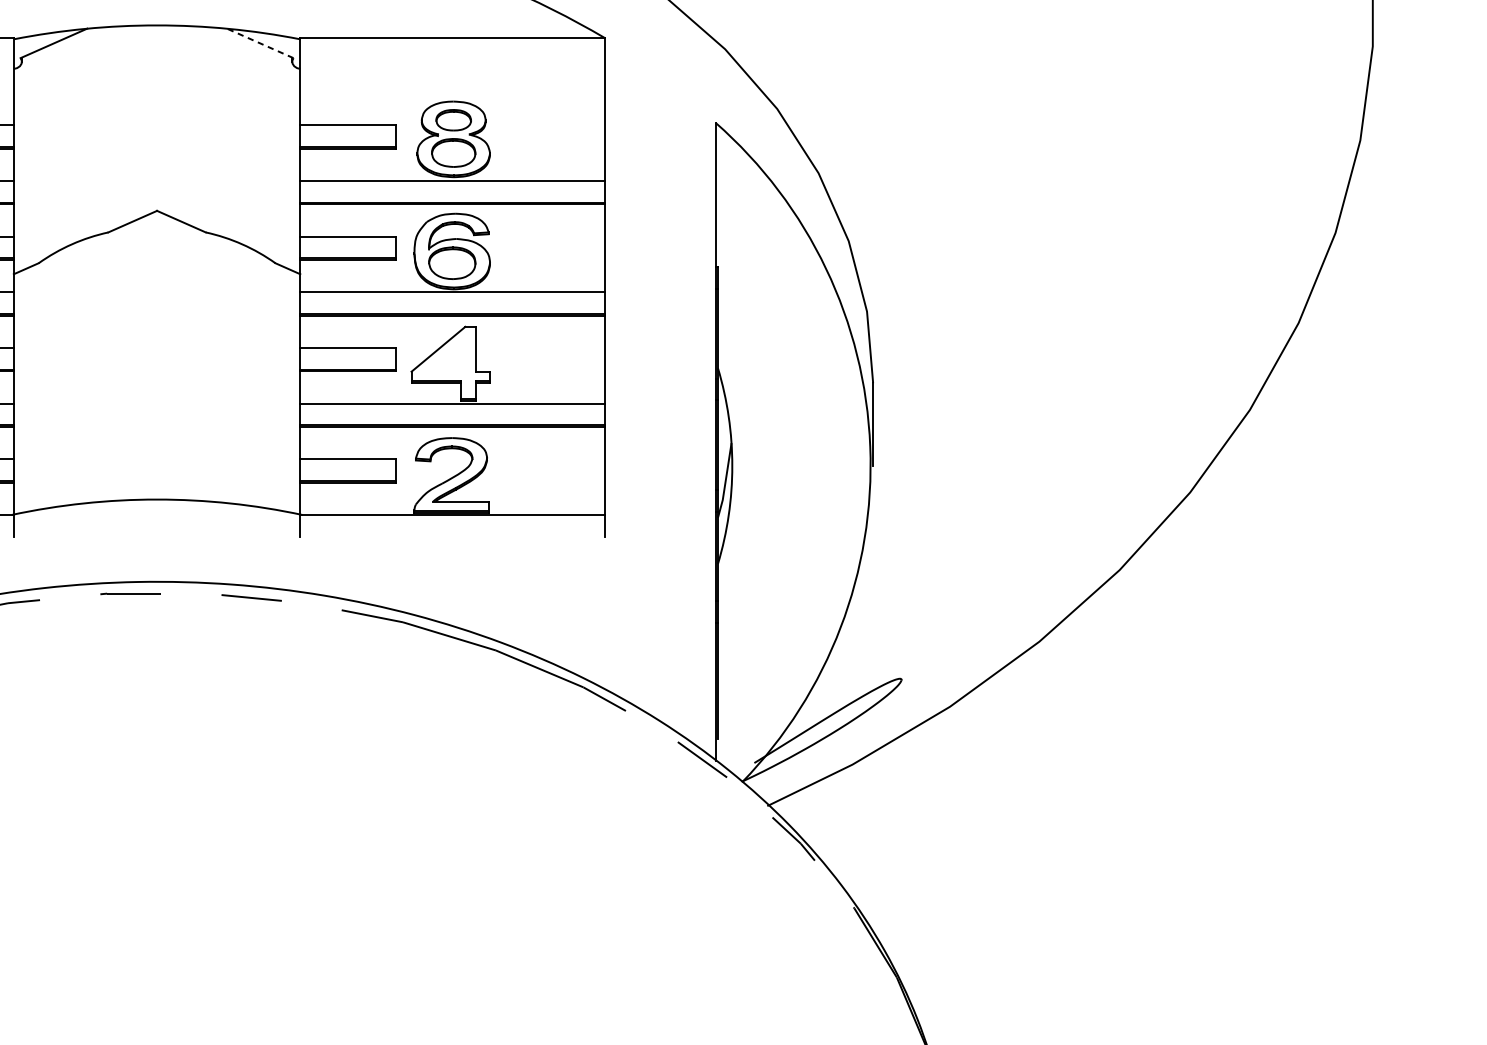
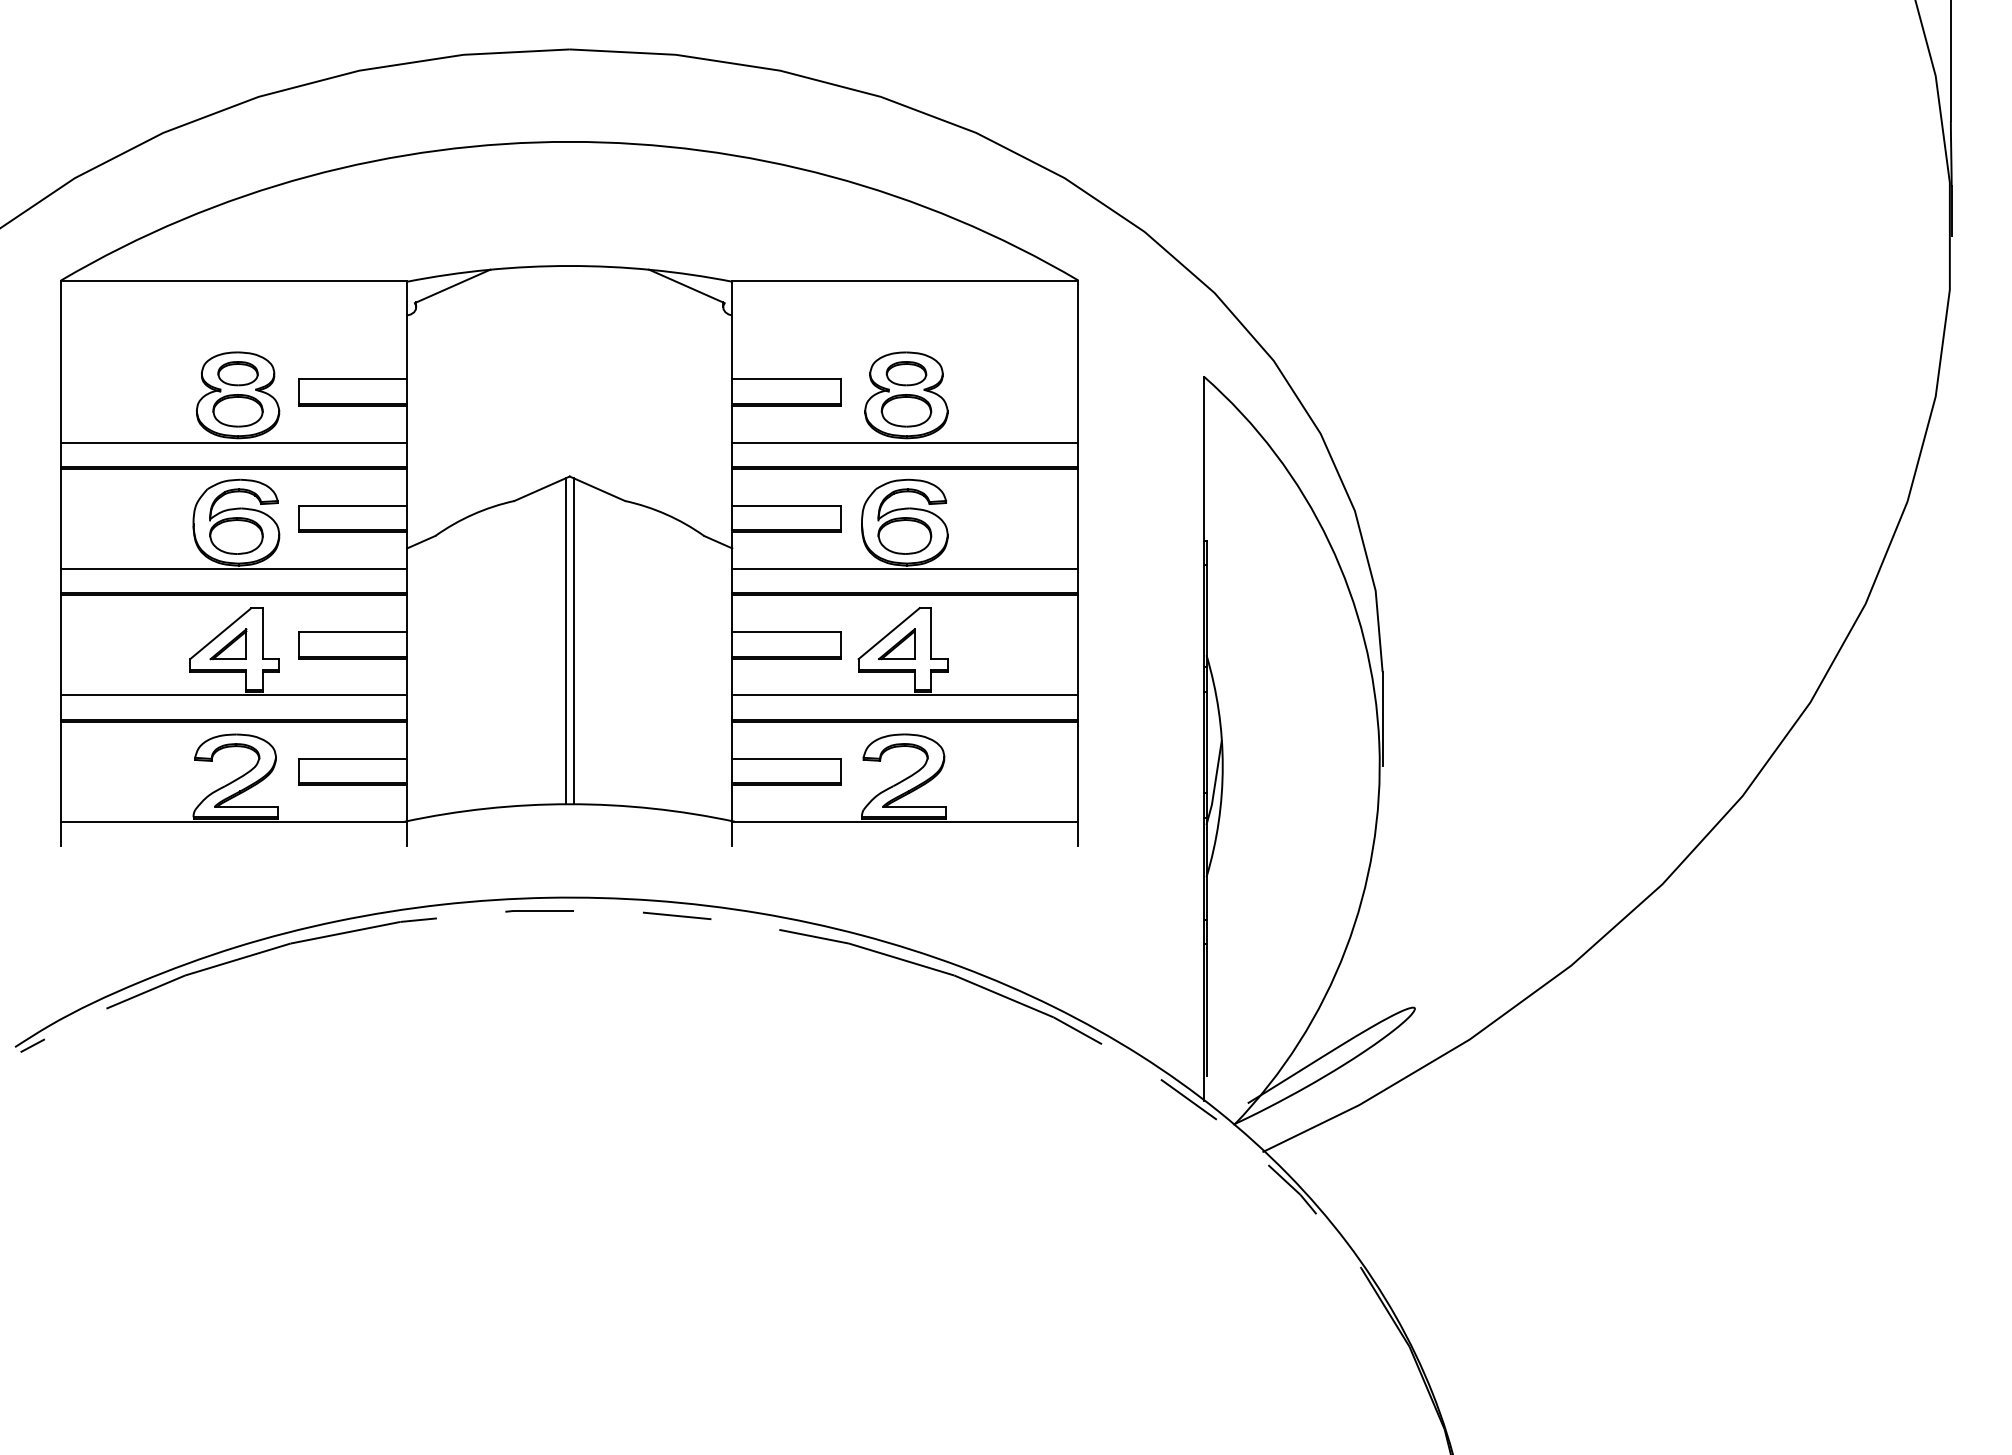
line: (259, 43) -> (686, 286), dashed -> solid
line: (153, 356) -> (565, 641), added
line: (160, 356) -> (573, 641), added
part: (444, 358) -> (896, 644), added

